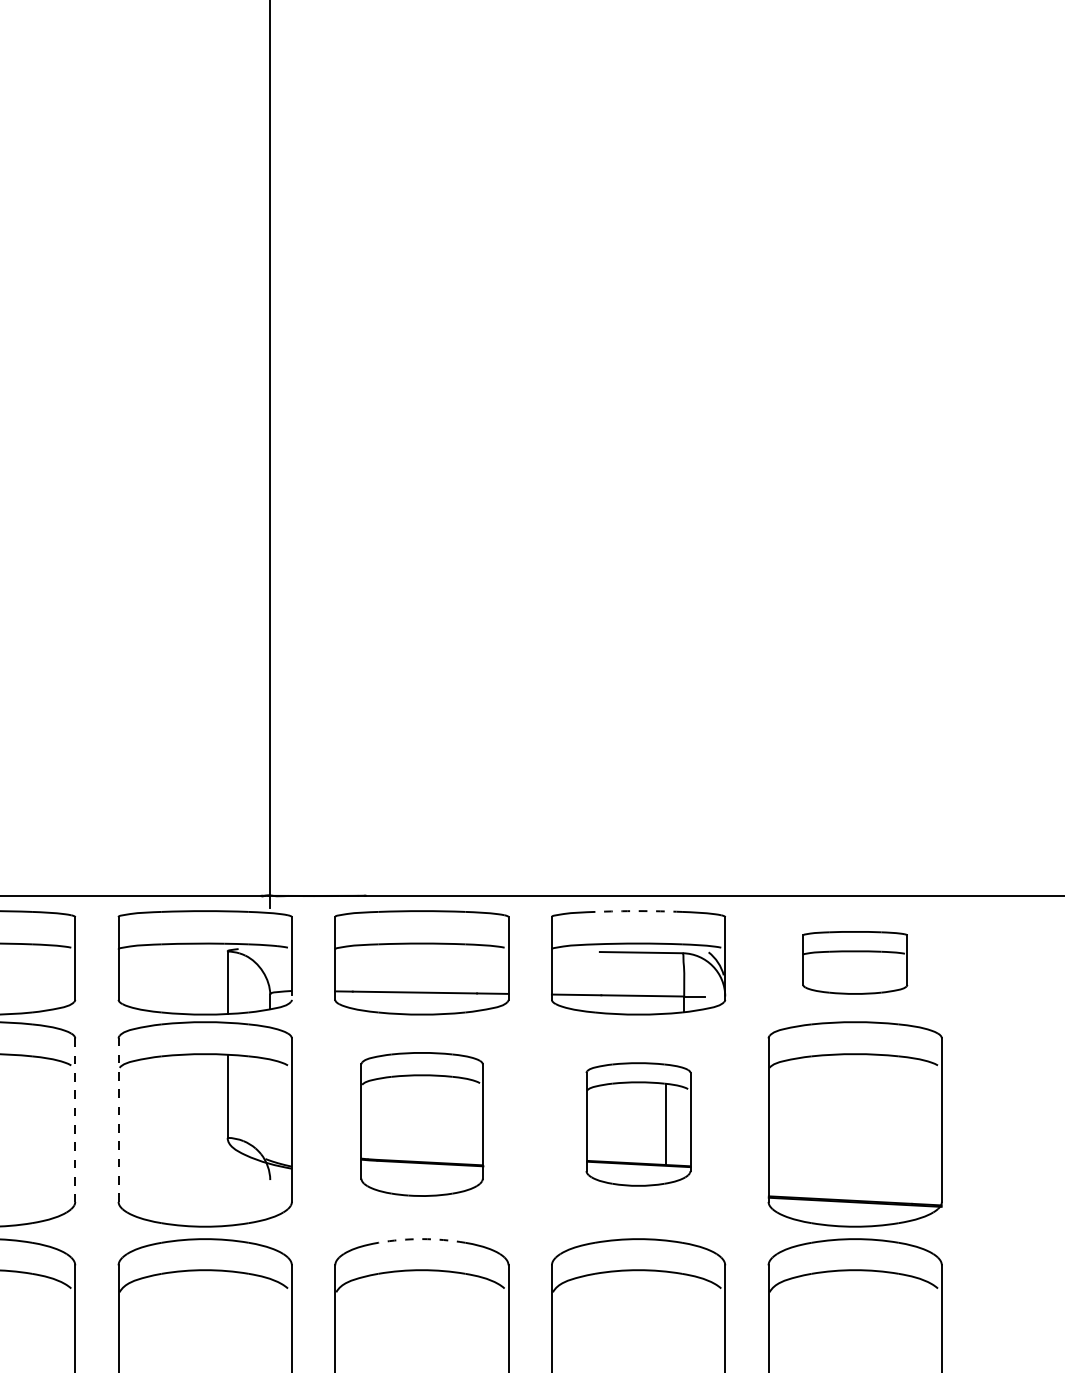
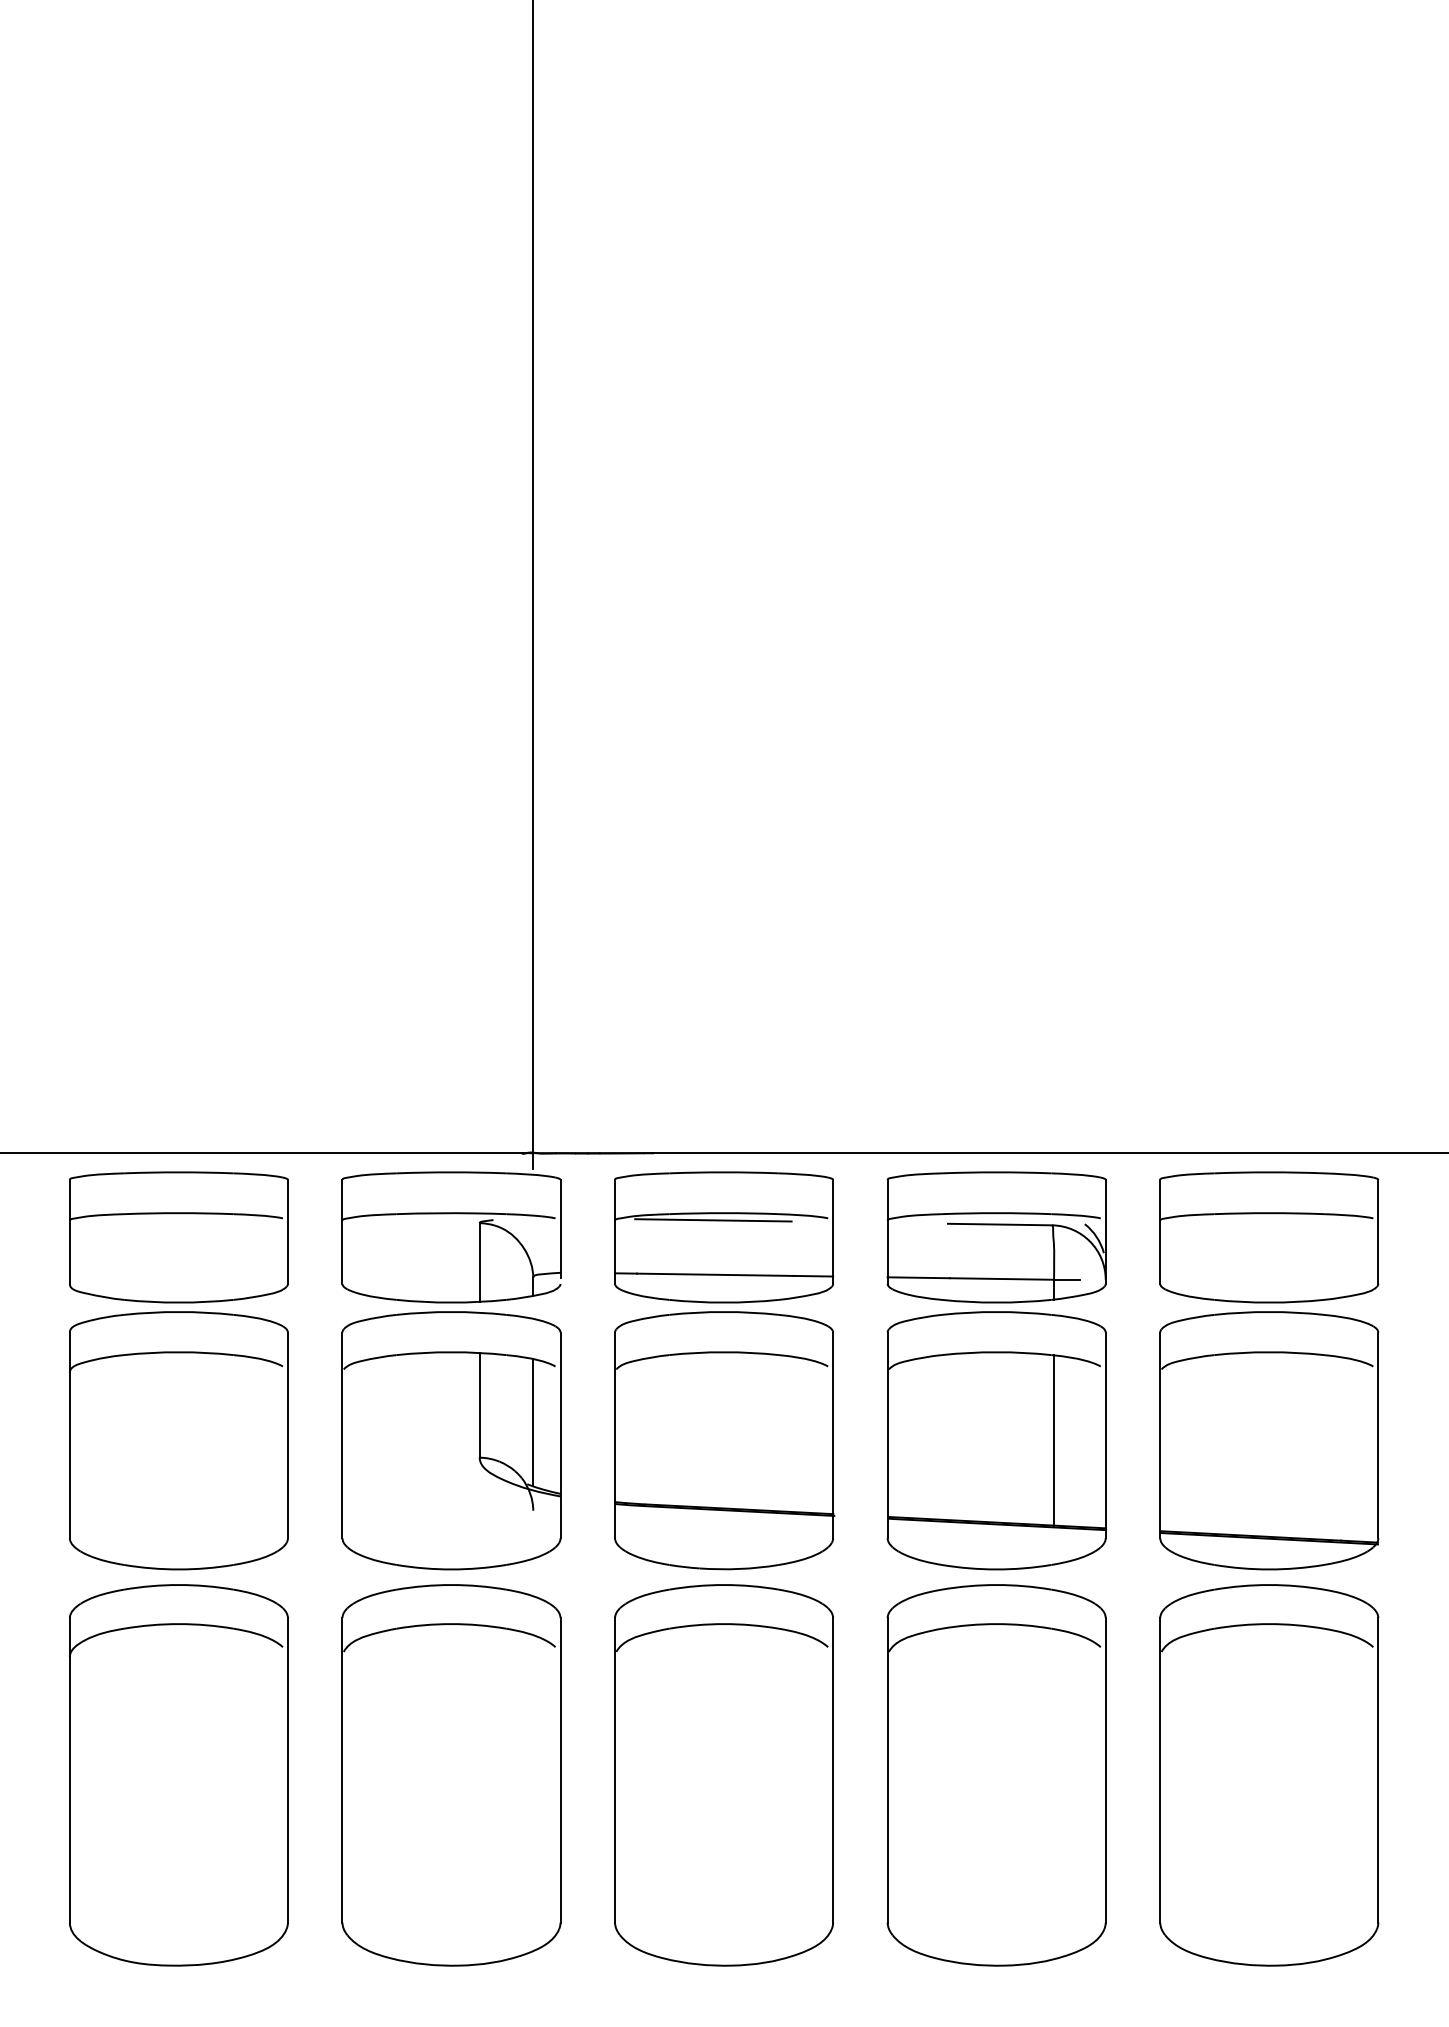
arc: (638, 911) -> (996, 1172), dashed -> solid
line: (413, 949) -> (713, 1220), added
part: (855, 962) -> (1269, 1237), size x1.67
line: (270, 1109) -> (533, 1422), added
line: (74, 1120) -> (287, 1435), dashed -> solid
line: (118, 1120) -> (342, 1435), dashed -> solid
part: (422, 1124) -> (724, 1440), size x1.43
part: (638, 1124) -> (996, 1440), size x1.67
arc: (422, 1239) -> (724, 1585), dashed -> solid

